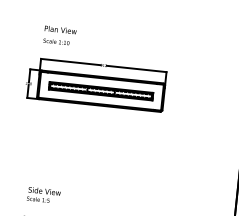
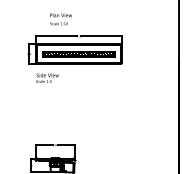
text: (59, 35) -> (60, 19), moved
text: (44, 194) -> (47, 77), moved

